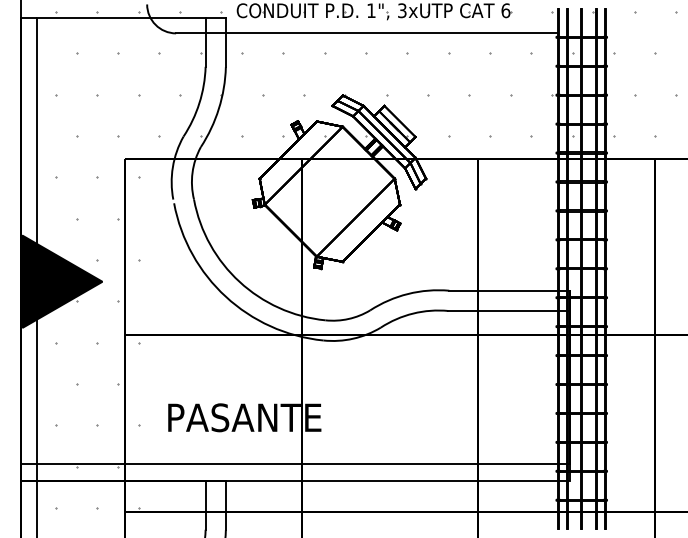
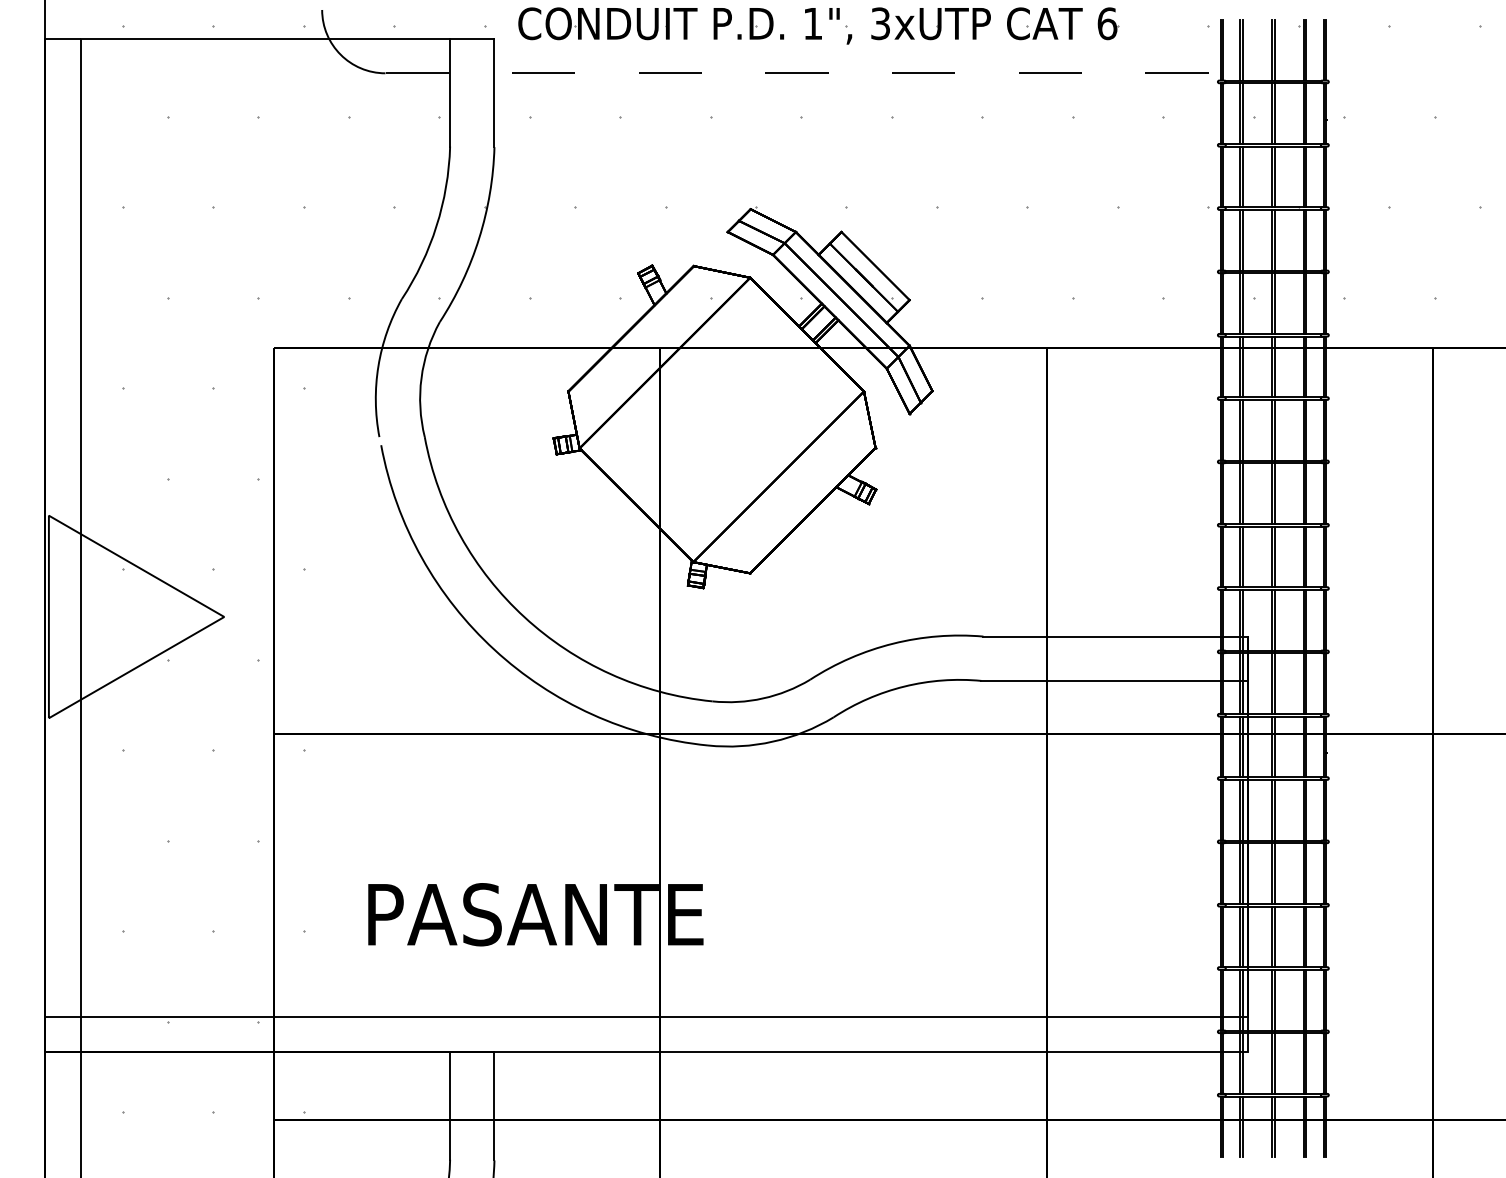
line: (366, 33) -> (802, 73), solid -> dashed
fill: (62, 281) -> (136, 616), removed

